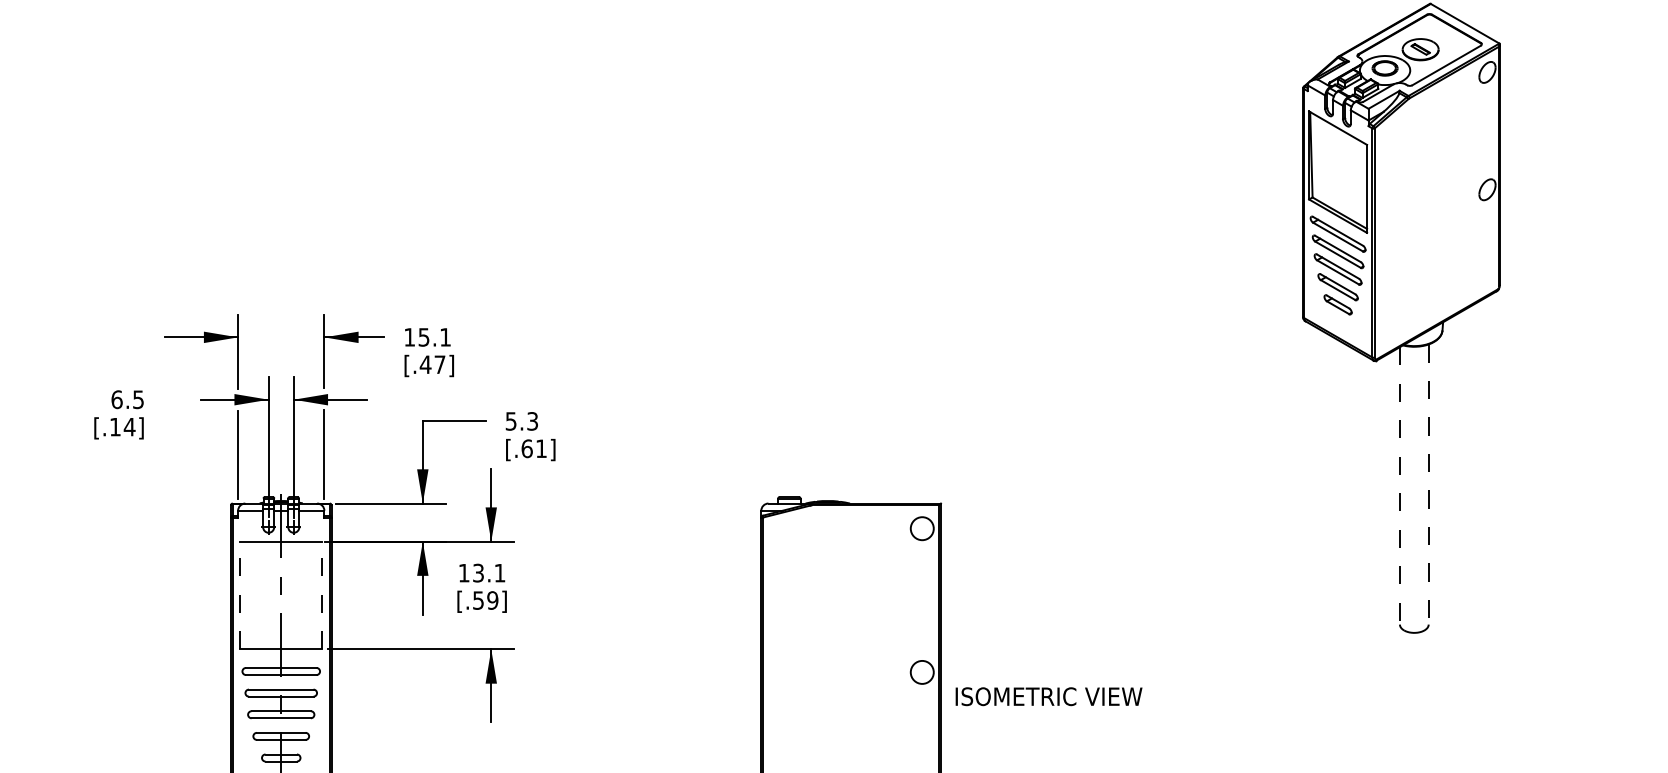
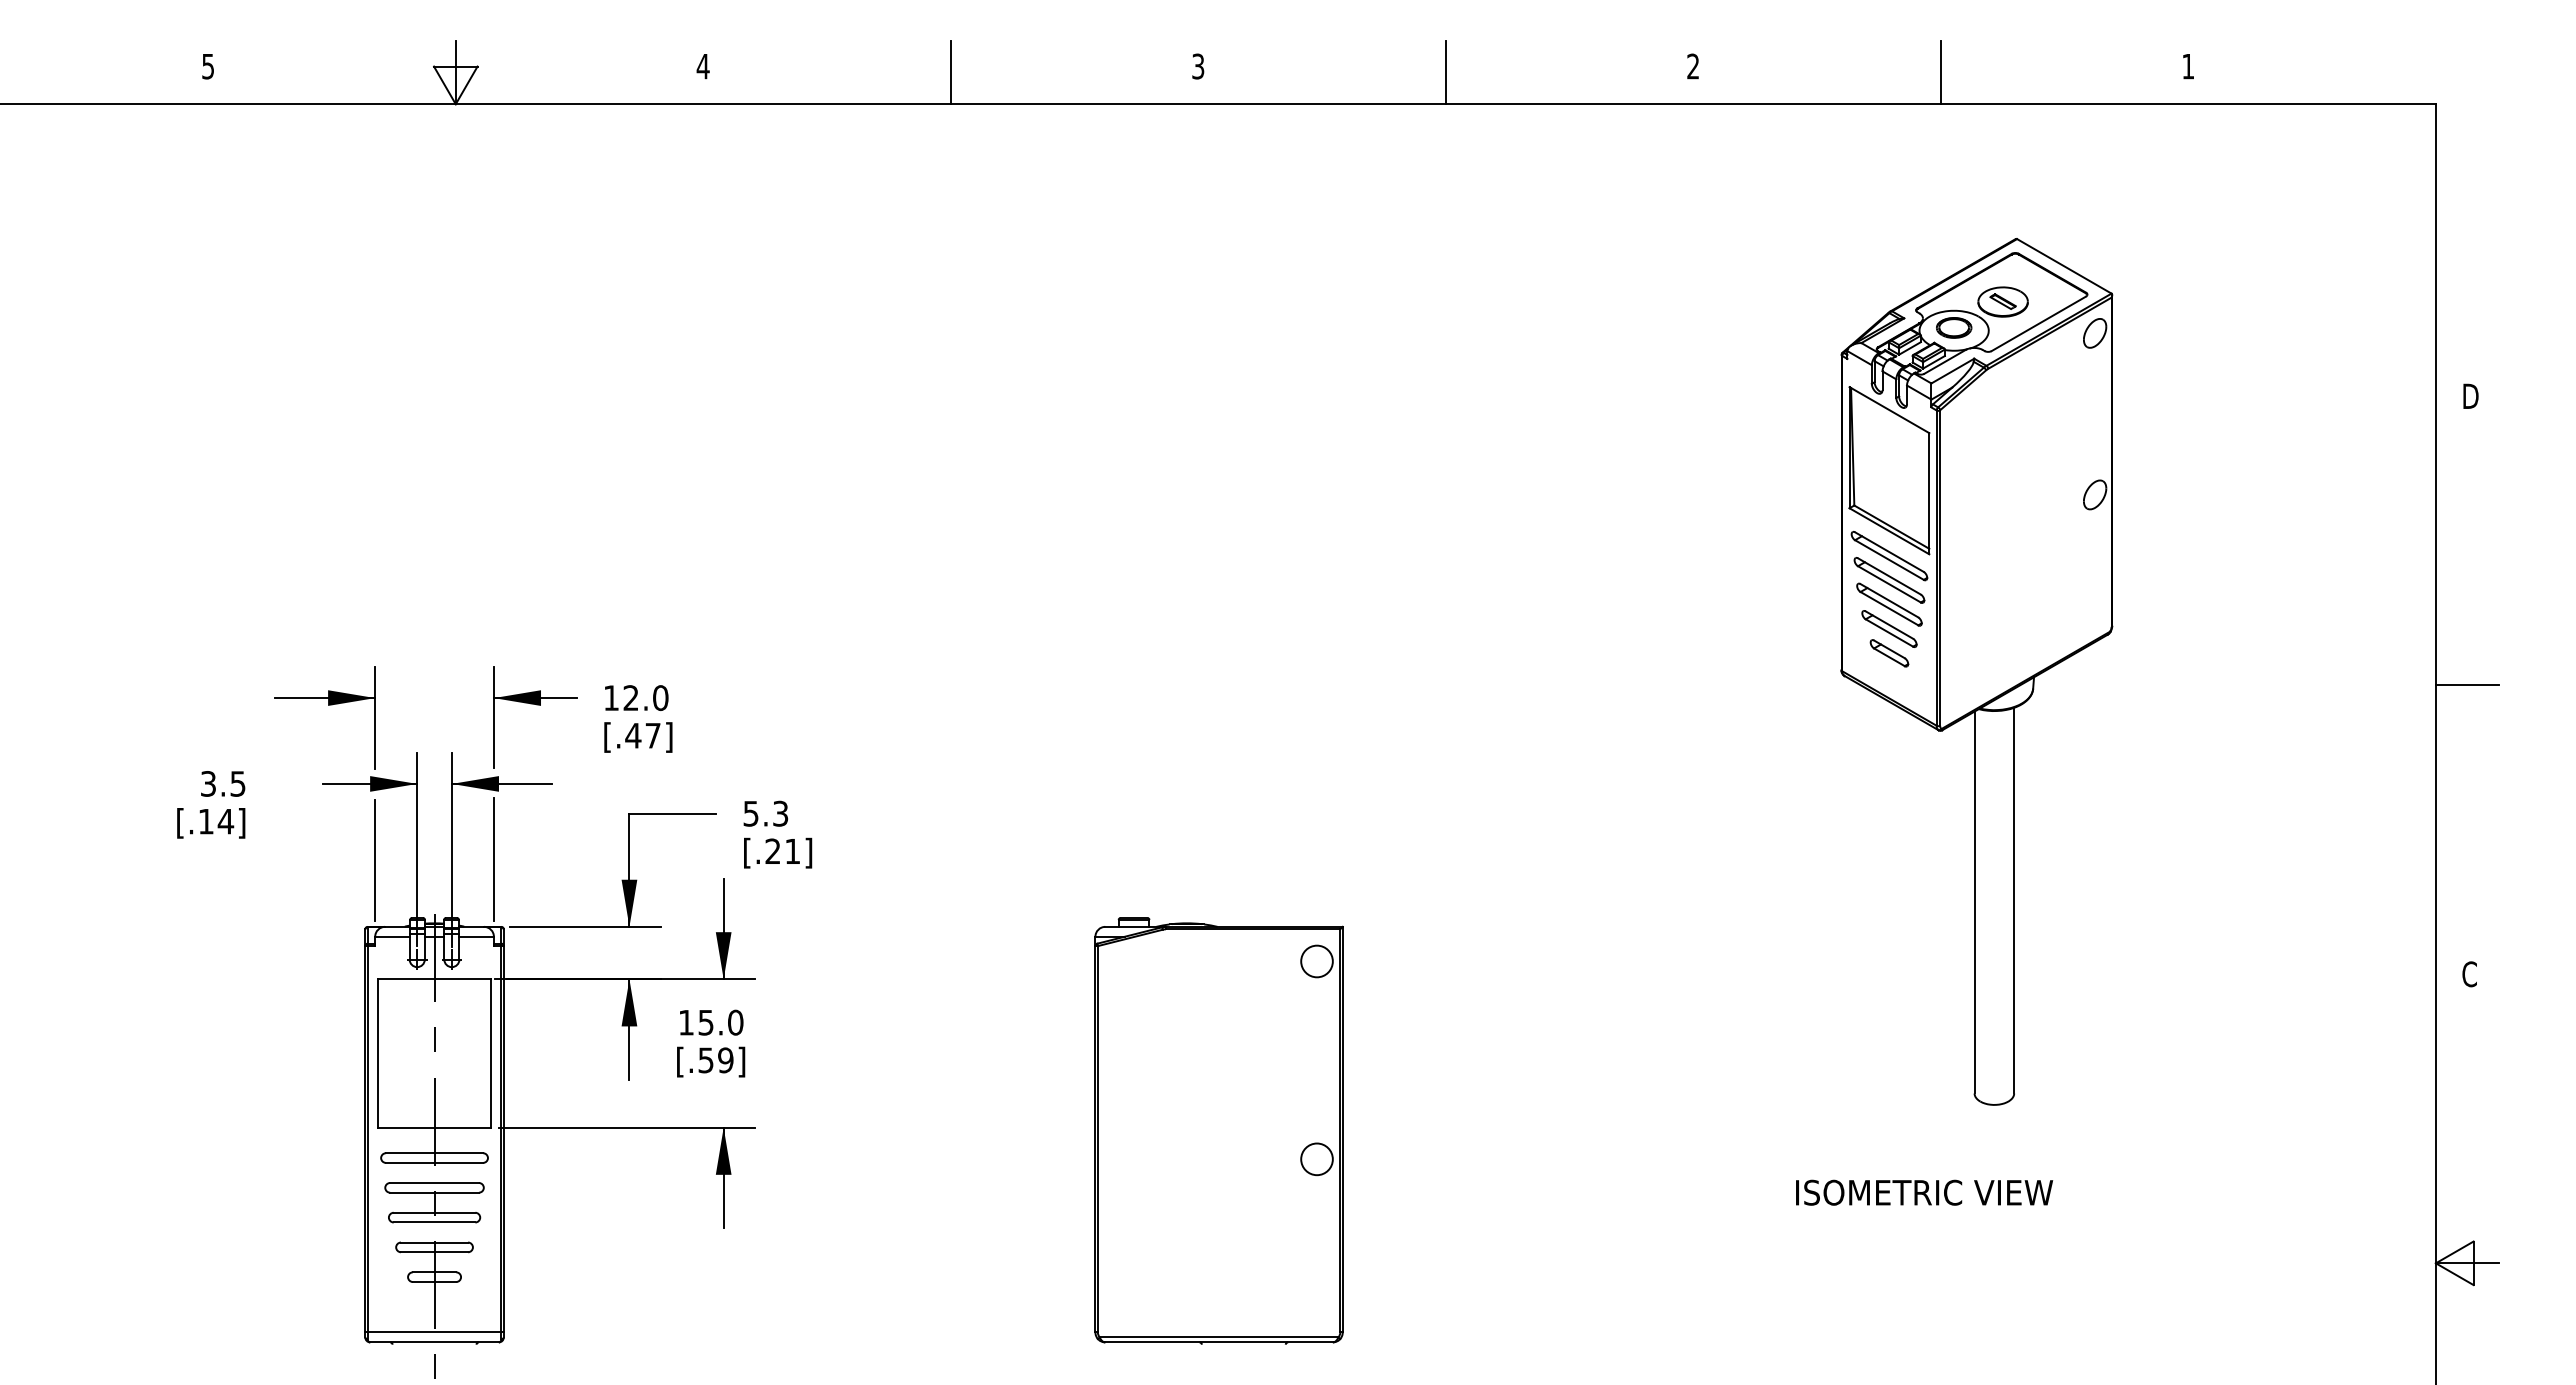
text: (434, 337) -> (645, 698), 15.1 -> 12.0
text: (117, 399) -> (208, 783), 6.5 -> 3.5
text: (526, 448) -> (772, 851), [.61] -> [.21]
line: (1428, 484) -> (2014, 900), dashed -> solid
line: (1399, 485) -> (1974, 902), dashed -> solid
text: (489, 573) -> (721, 1022), 13.1 -> 15.0
line: (240, 595) -> (378, 1053), dashed -> solid
line: (321, 595) -> (490, 1053), dashed -> solid
text: (1049, 696) -> (1924, 1192), moved

